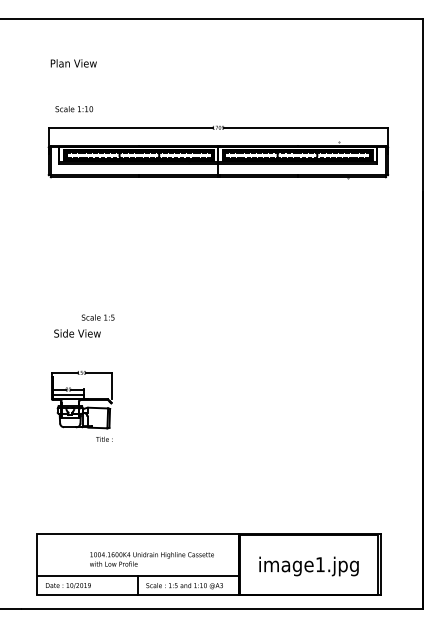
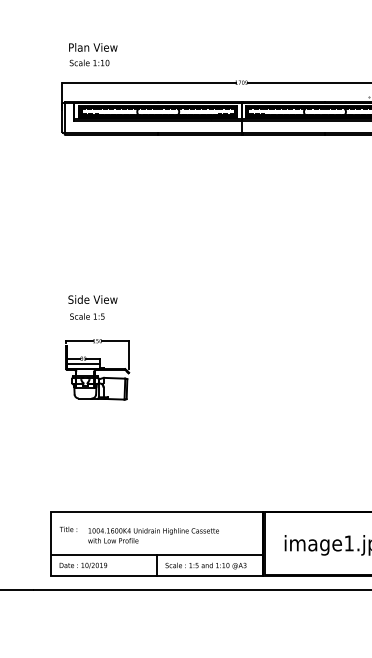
text: (73, 63) -> (92, 47), moved
text: (97, 317) -> (86, 316), moved
text: (104, 438) -> (68, 528), moved
text: (151, 559) -> (153, 535), moved

